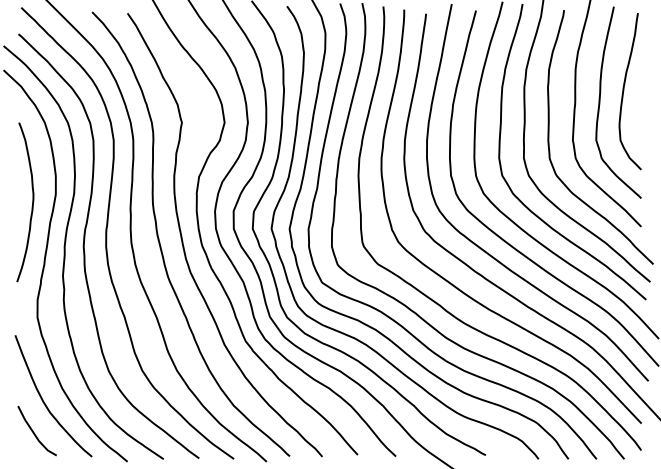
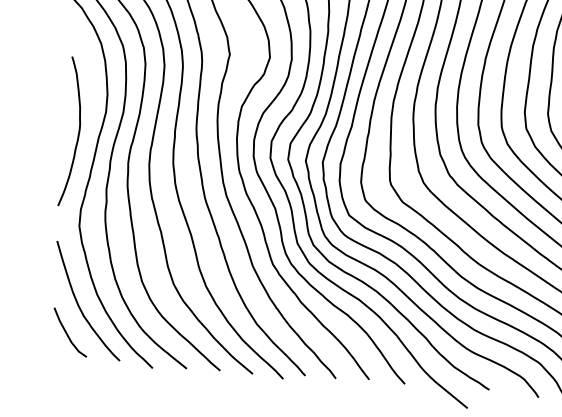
curve: (32, 202) -> (78, 132), moved

